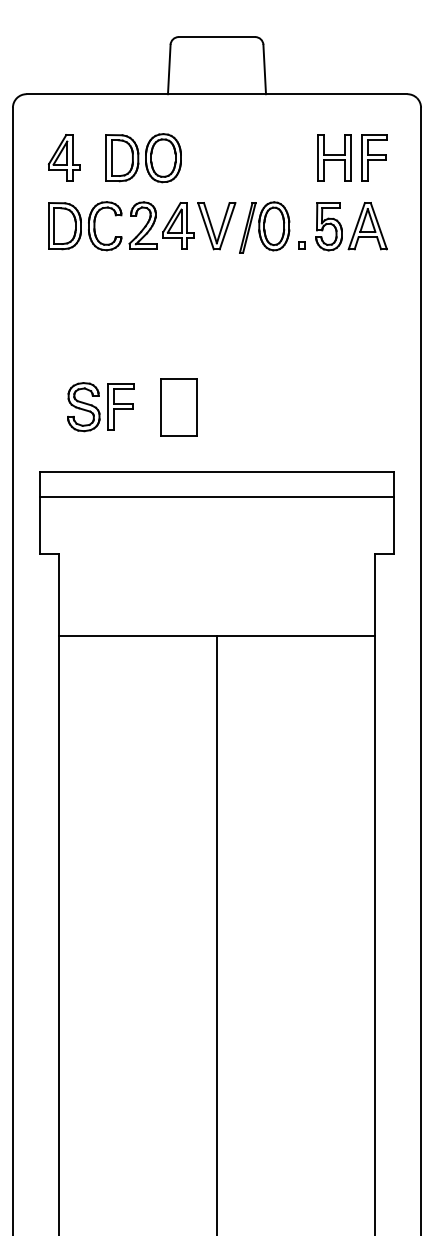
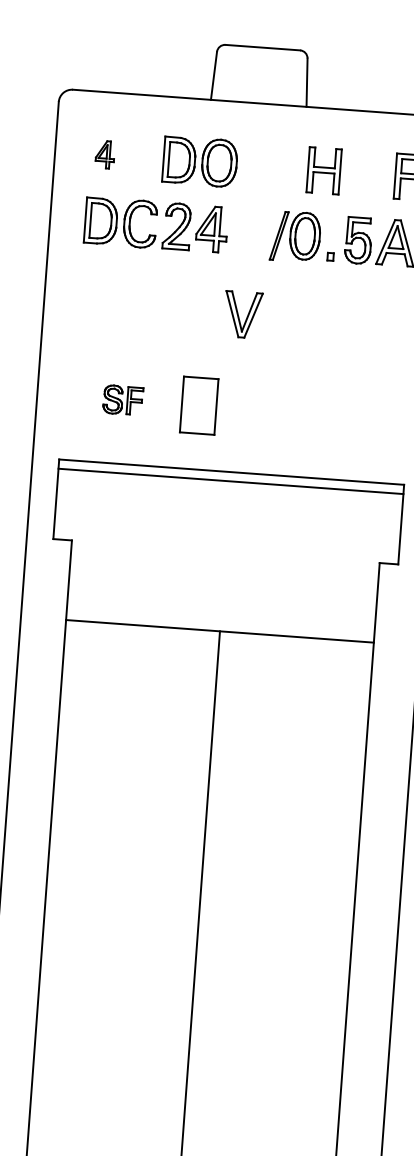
part: (63, 157) -> (104, 154), size x0.6
part: (334, 157) -> (323, 170), moved
part: (143, 158) -> (200, 162), moved
part: (216, 226) -> (242, 315), moved
part: (100, 407) -> (122, 400), size x0.6
line: (216, 496) -> (230, 480), moved

